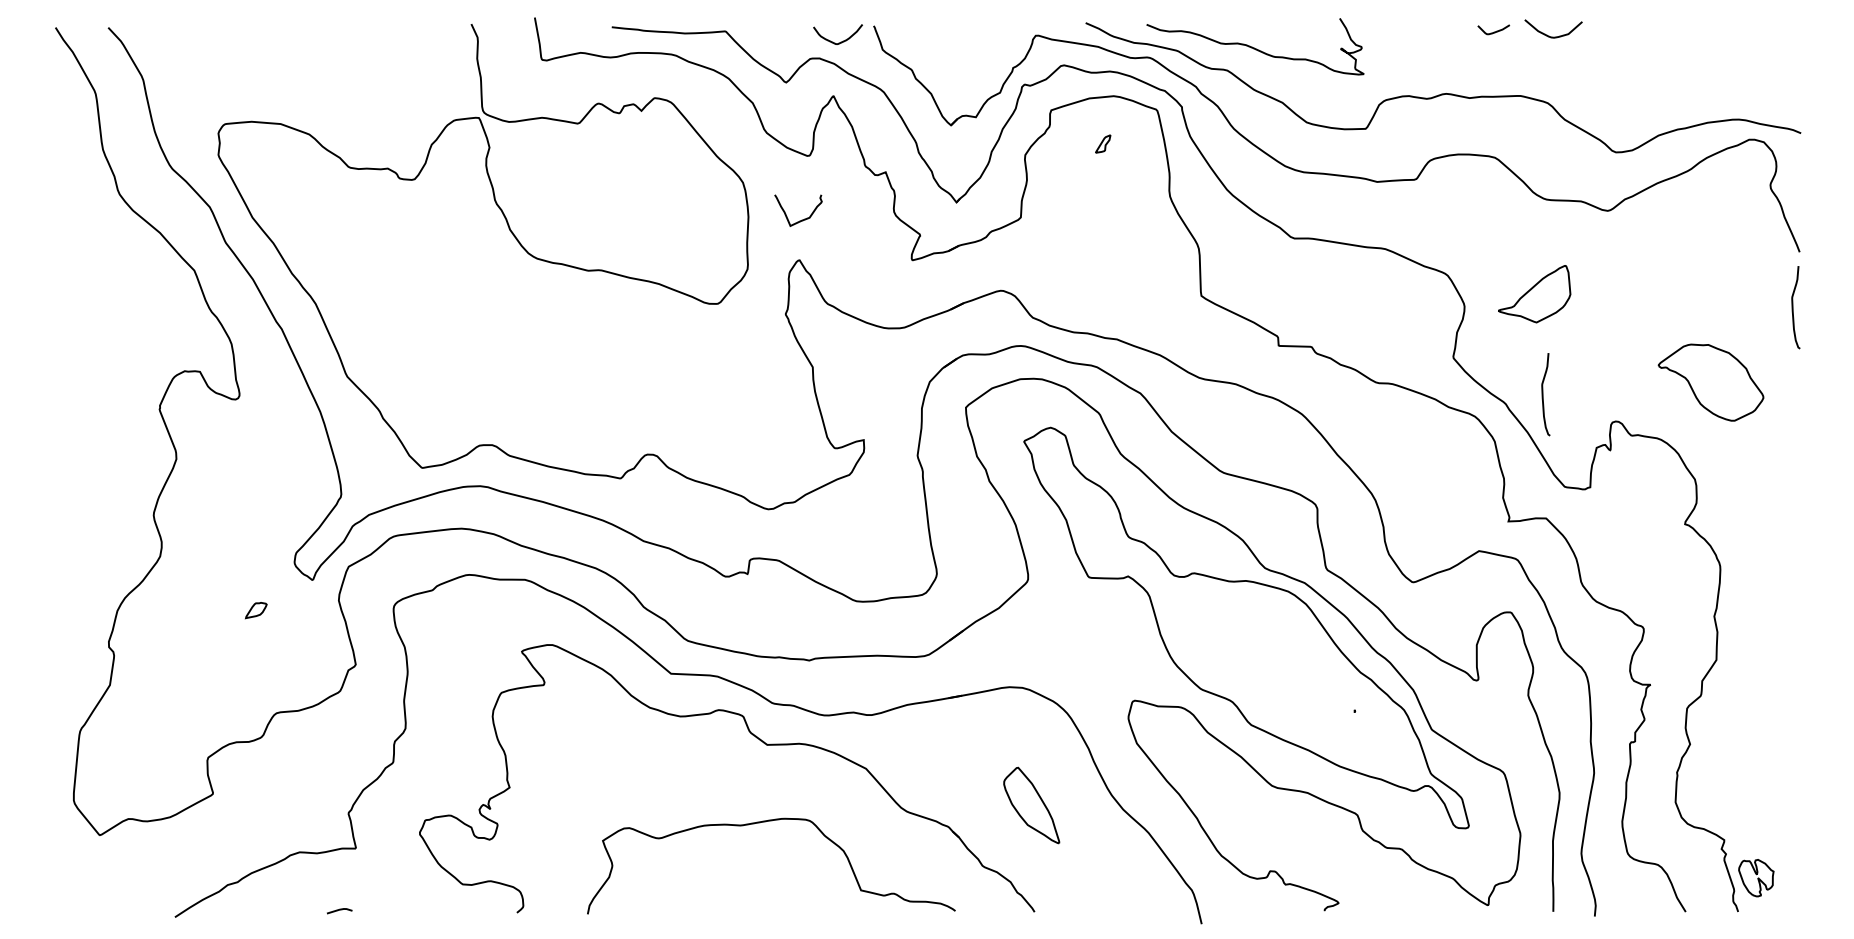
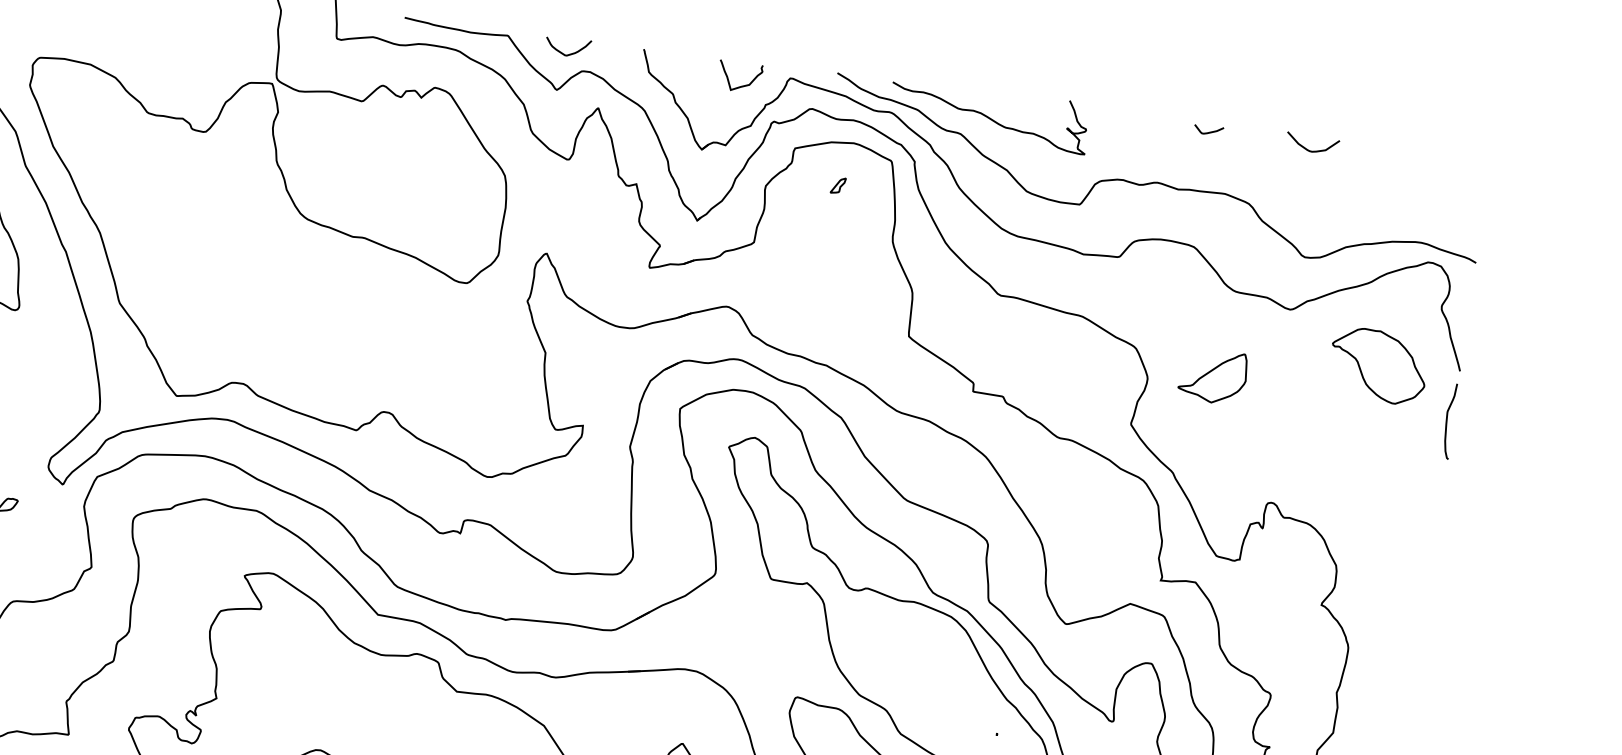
curve: (1553, 36) -> (1311, 150), moved
curve: (840, 41) -> (569, 53), moved
curve: (801, 219) -> (741, 85), moved
part: (1710, 382) -> (1377, 365), moved
curve: (1543, 394) -> (1208, 469), removed

